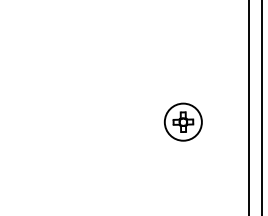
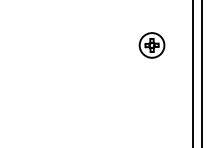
part: (182, 122) -> (151, 45), moved

